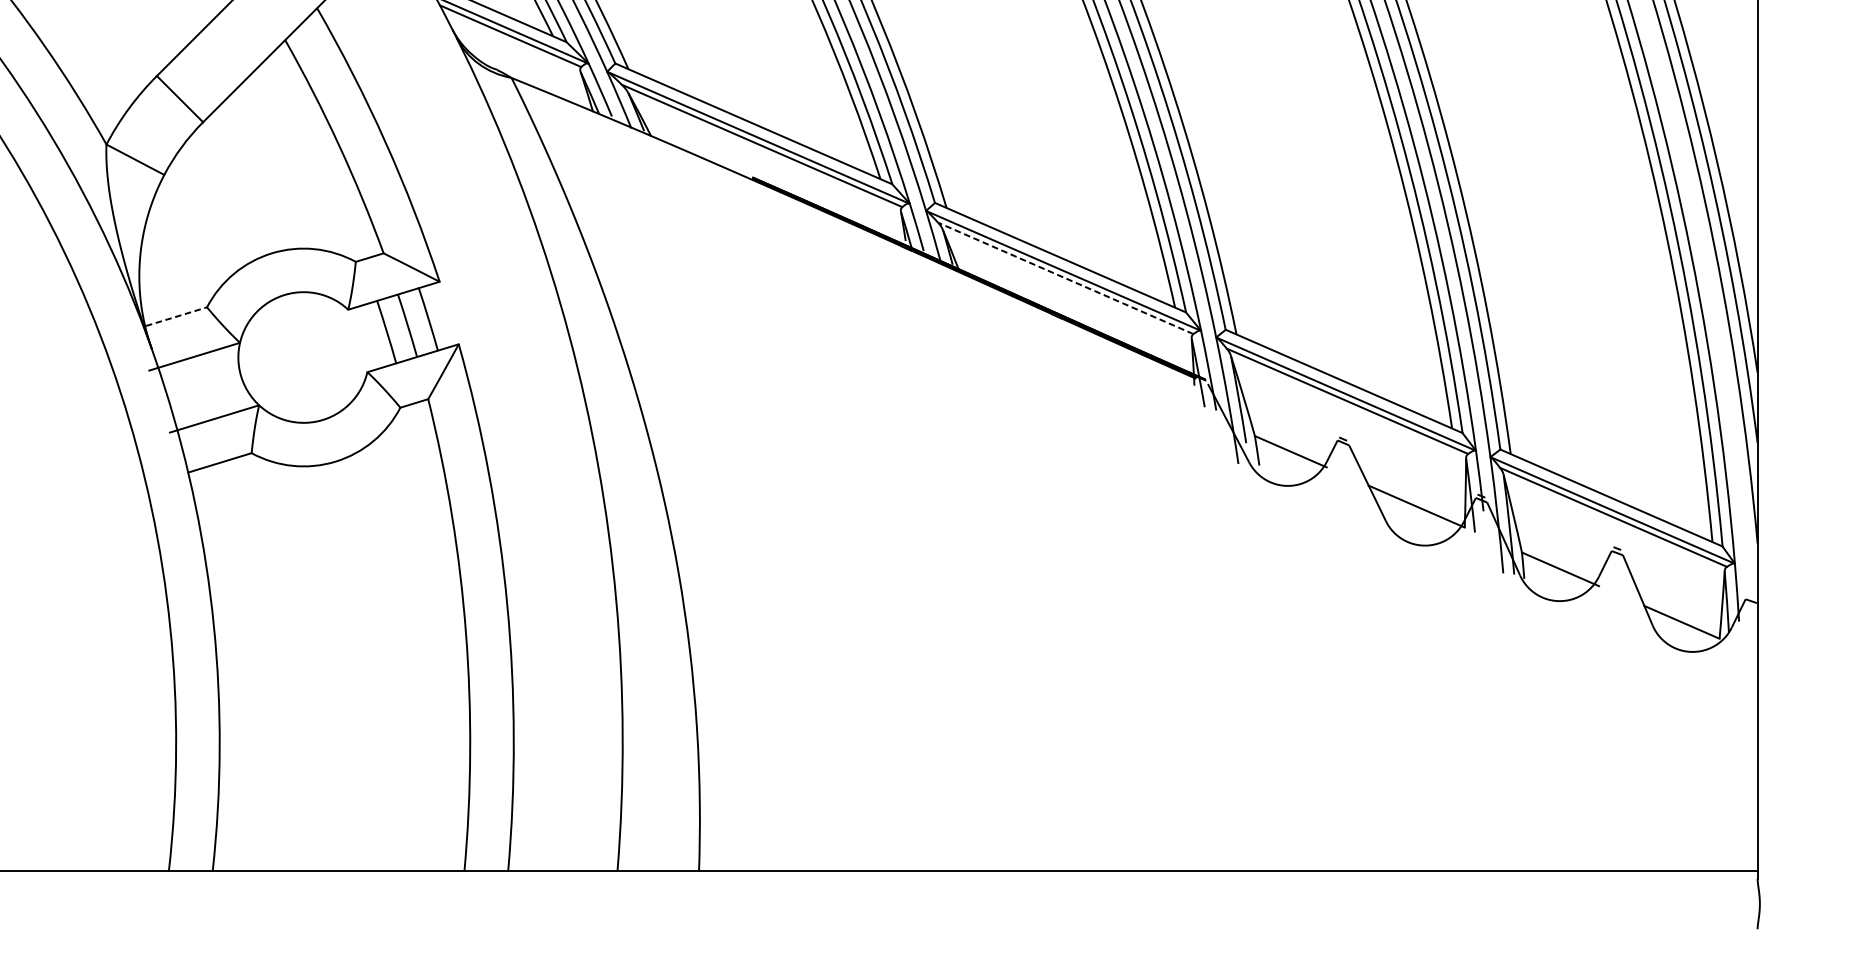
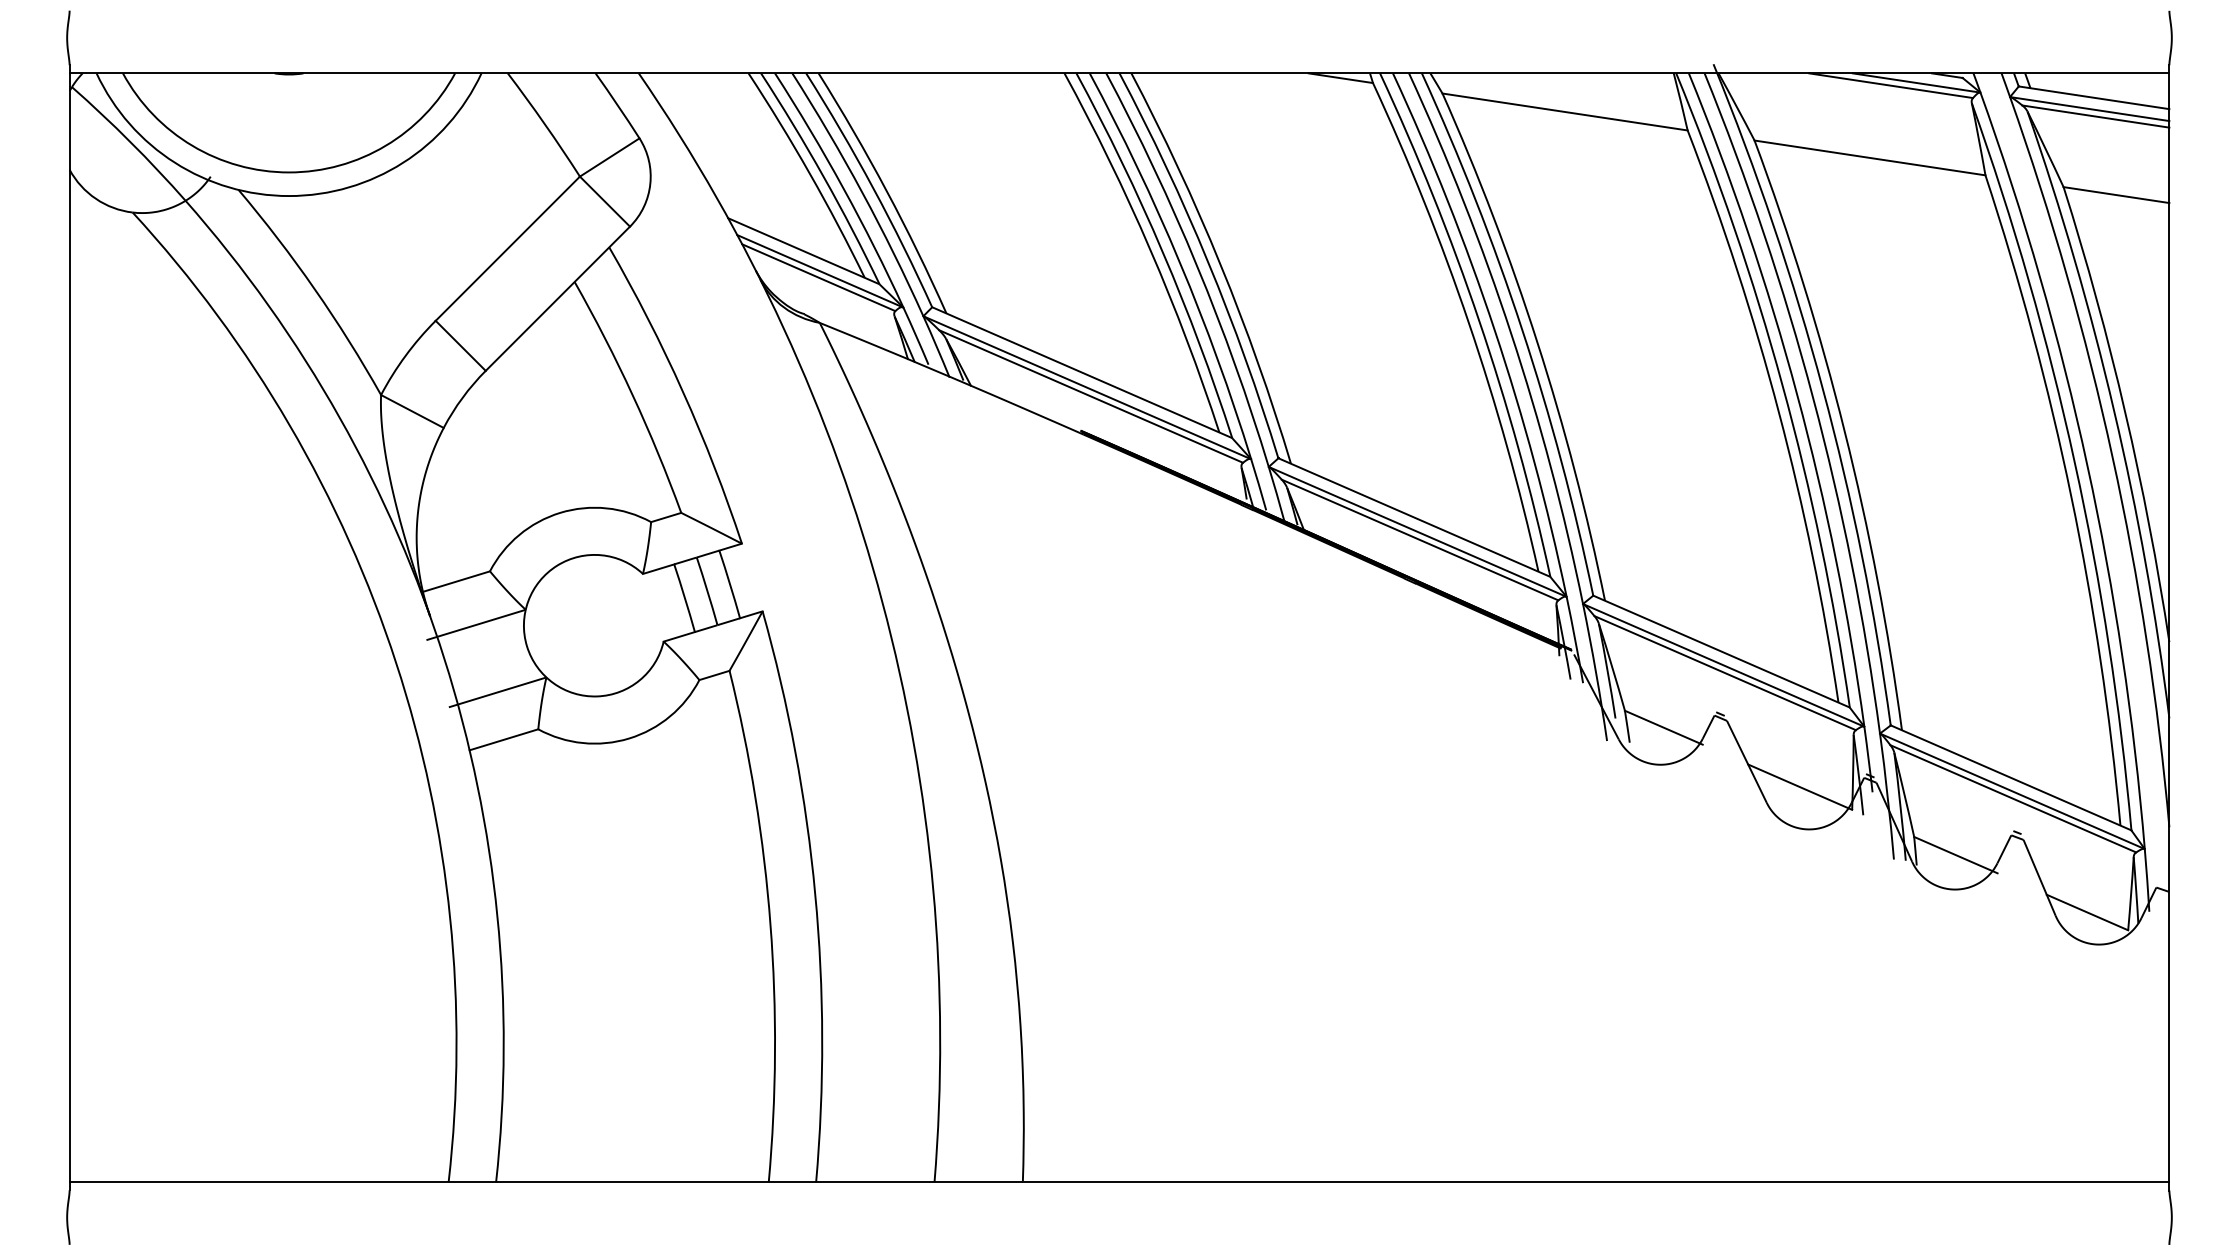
line: (1066, 278) -> (1420, 540), dashed -> solid
line: (176, 316) -> (456, 581), dashed -> solid

